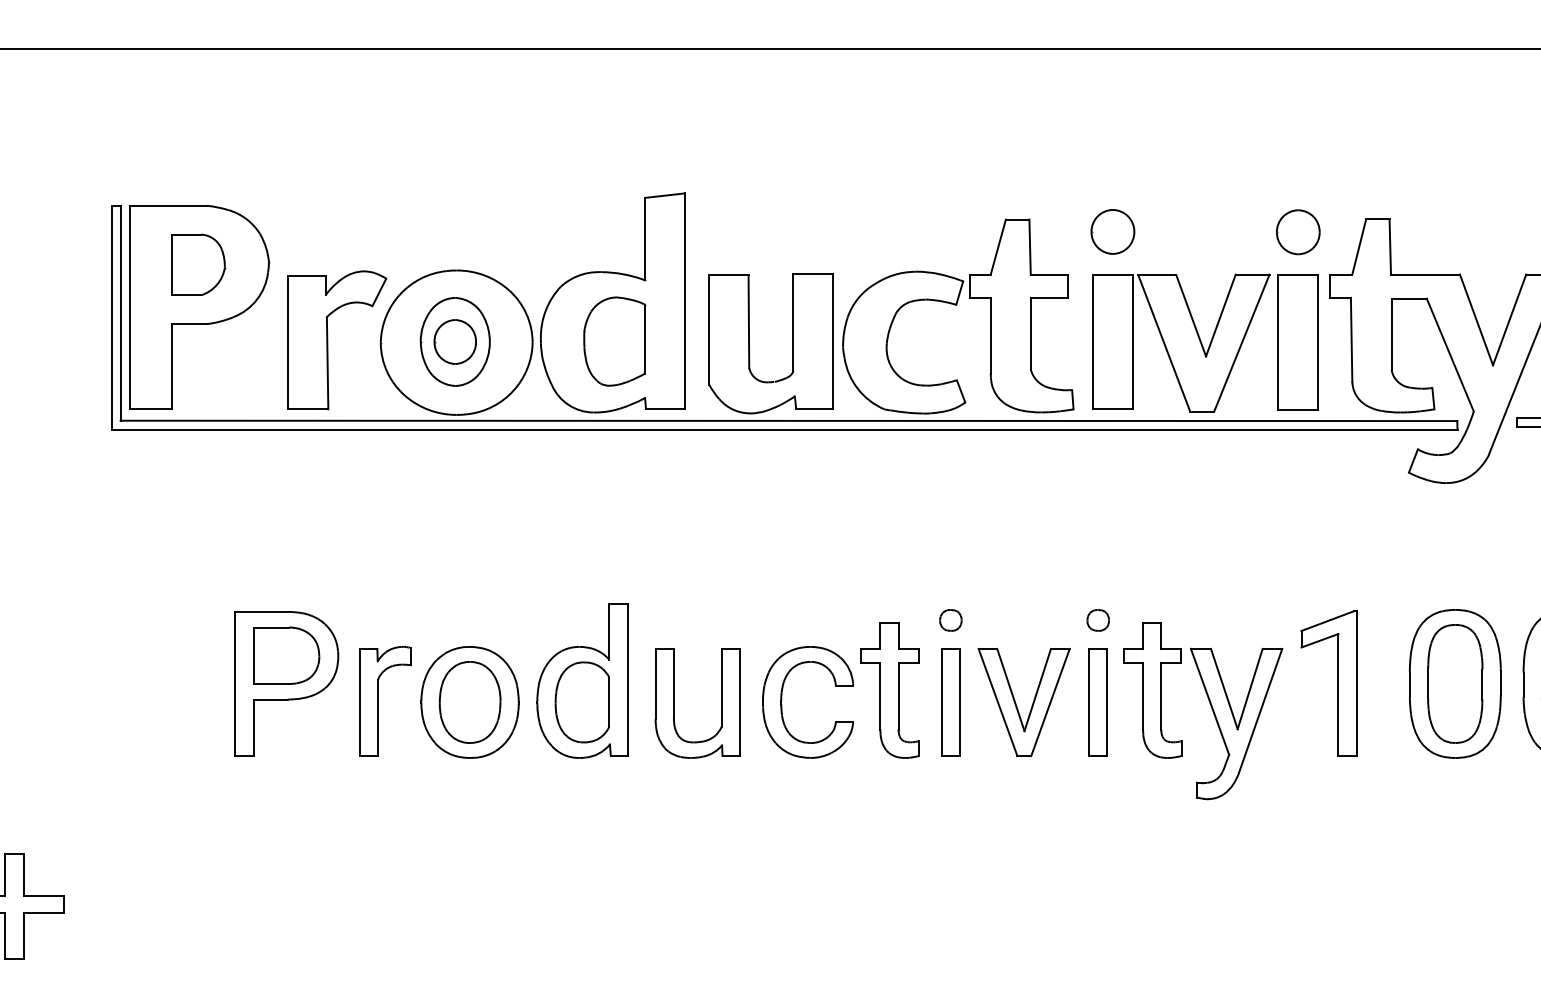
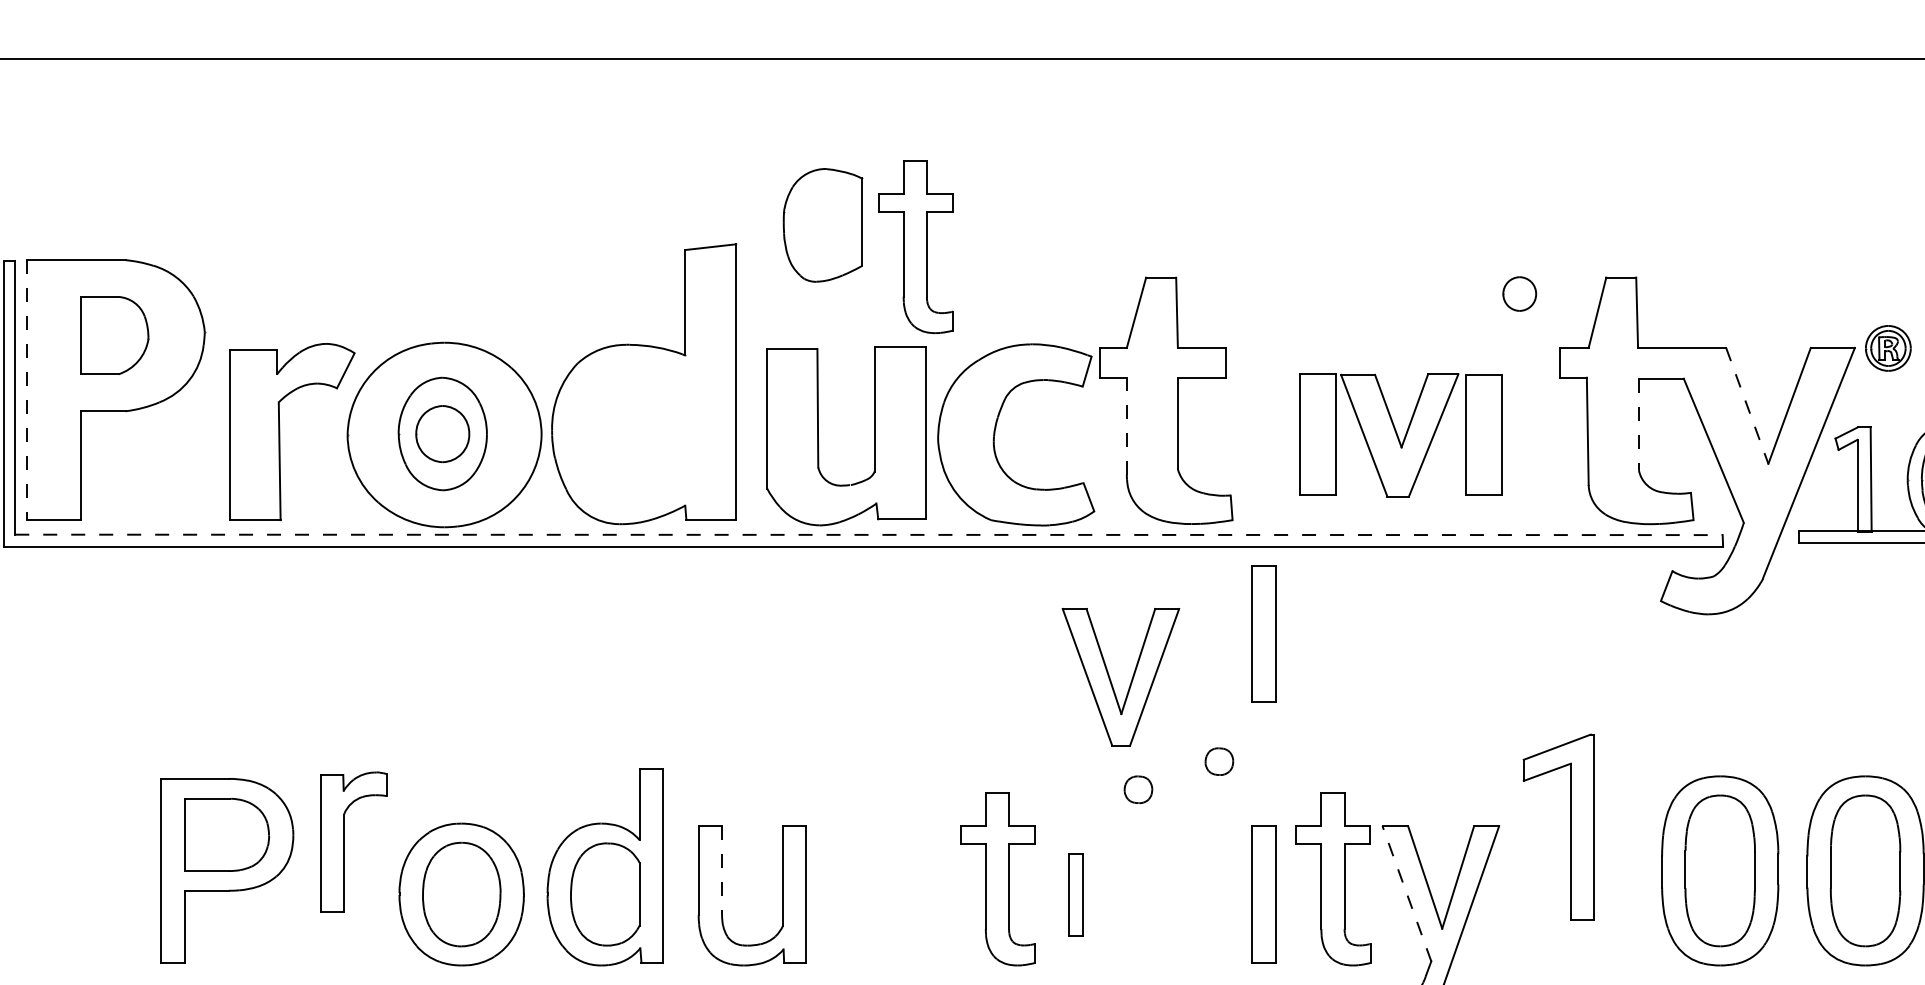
part: (825, 195) -> (915, 246), added
part: (1112, 231) -> (1282, 292), removed
part: (1298, 232) -> (1519, 294), size x0.6
line: (129, 307) -> (26, 390), solid -> dashed
line: (1476, 320) -> (1747, 406), solid -> dashed
line: (1391, 334) -> (1638, 424), solid -> dashed
line: (990, 335) -> (1126, 425), solid -> dashed
part: (614, 341) -> (822, 225), moved
part: (1205, 342) -> (1401, 434), size x0.7
line: (789, 420) -> (869, 534), solid -> dashed
part: (1097, 498) -> (1263, 634), added
part: (950, 620) -> (1137, 789), moved
part: (1097, 620) -> (1218, 761), moved
line: (673, 683) -> (721, 870), solid -> dashed
part: (1337, 683) -> (1569, 826), moved
part: (782, 700) -> (860, 892), removed
part: (378, 701) -> (344, 842), moved
line: (1209, 701) -> (1406, 893), solid -> dashed
part: (950, 702) -> (1075, 894), size x0.6
part: (1016, 703) -> (1111, 678), moved

